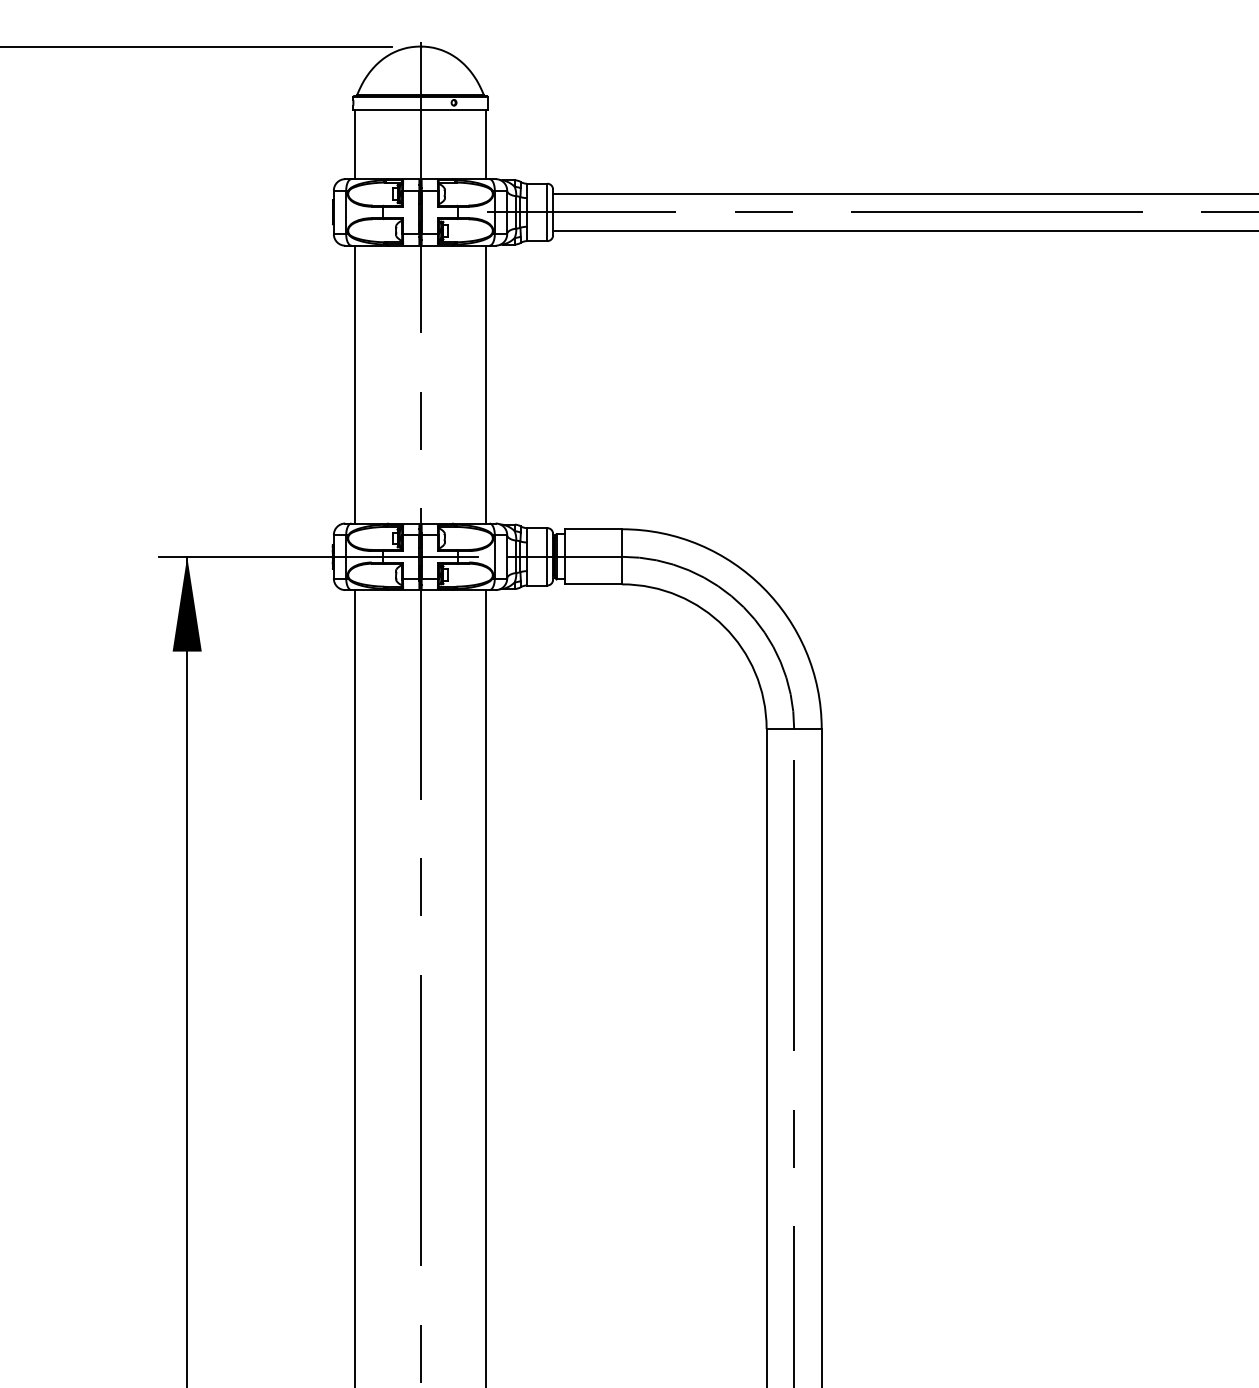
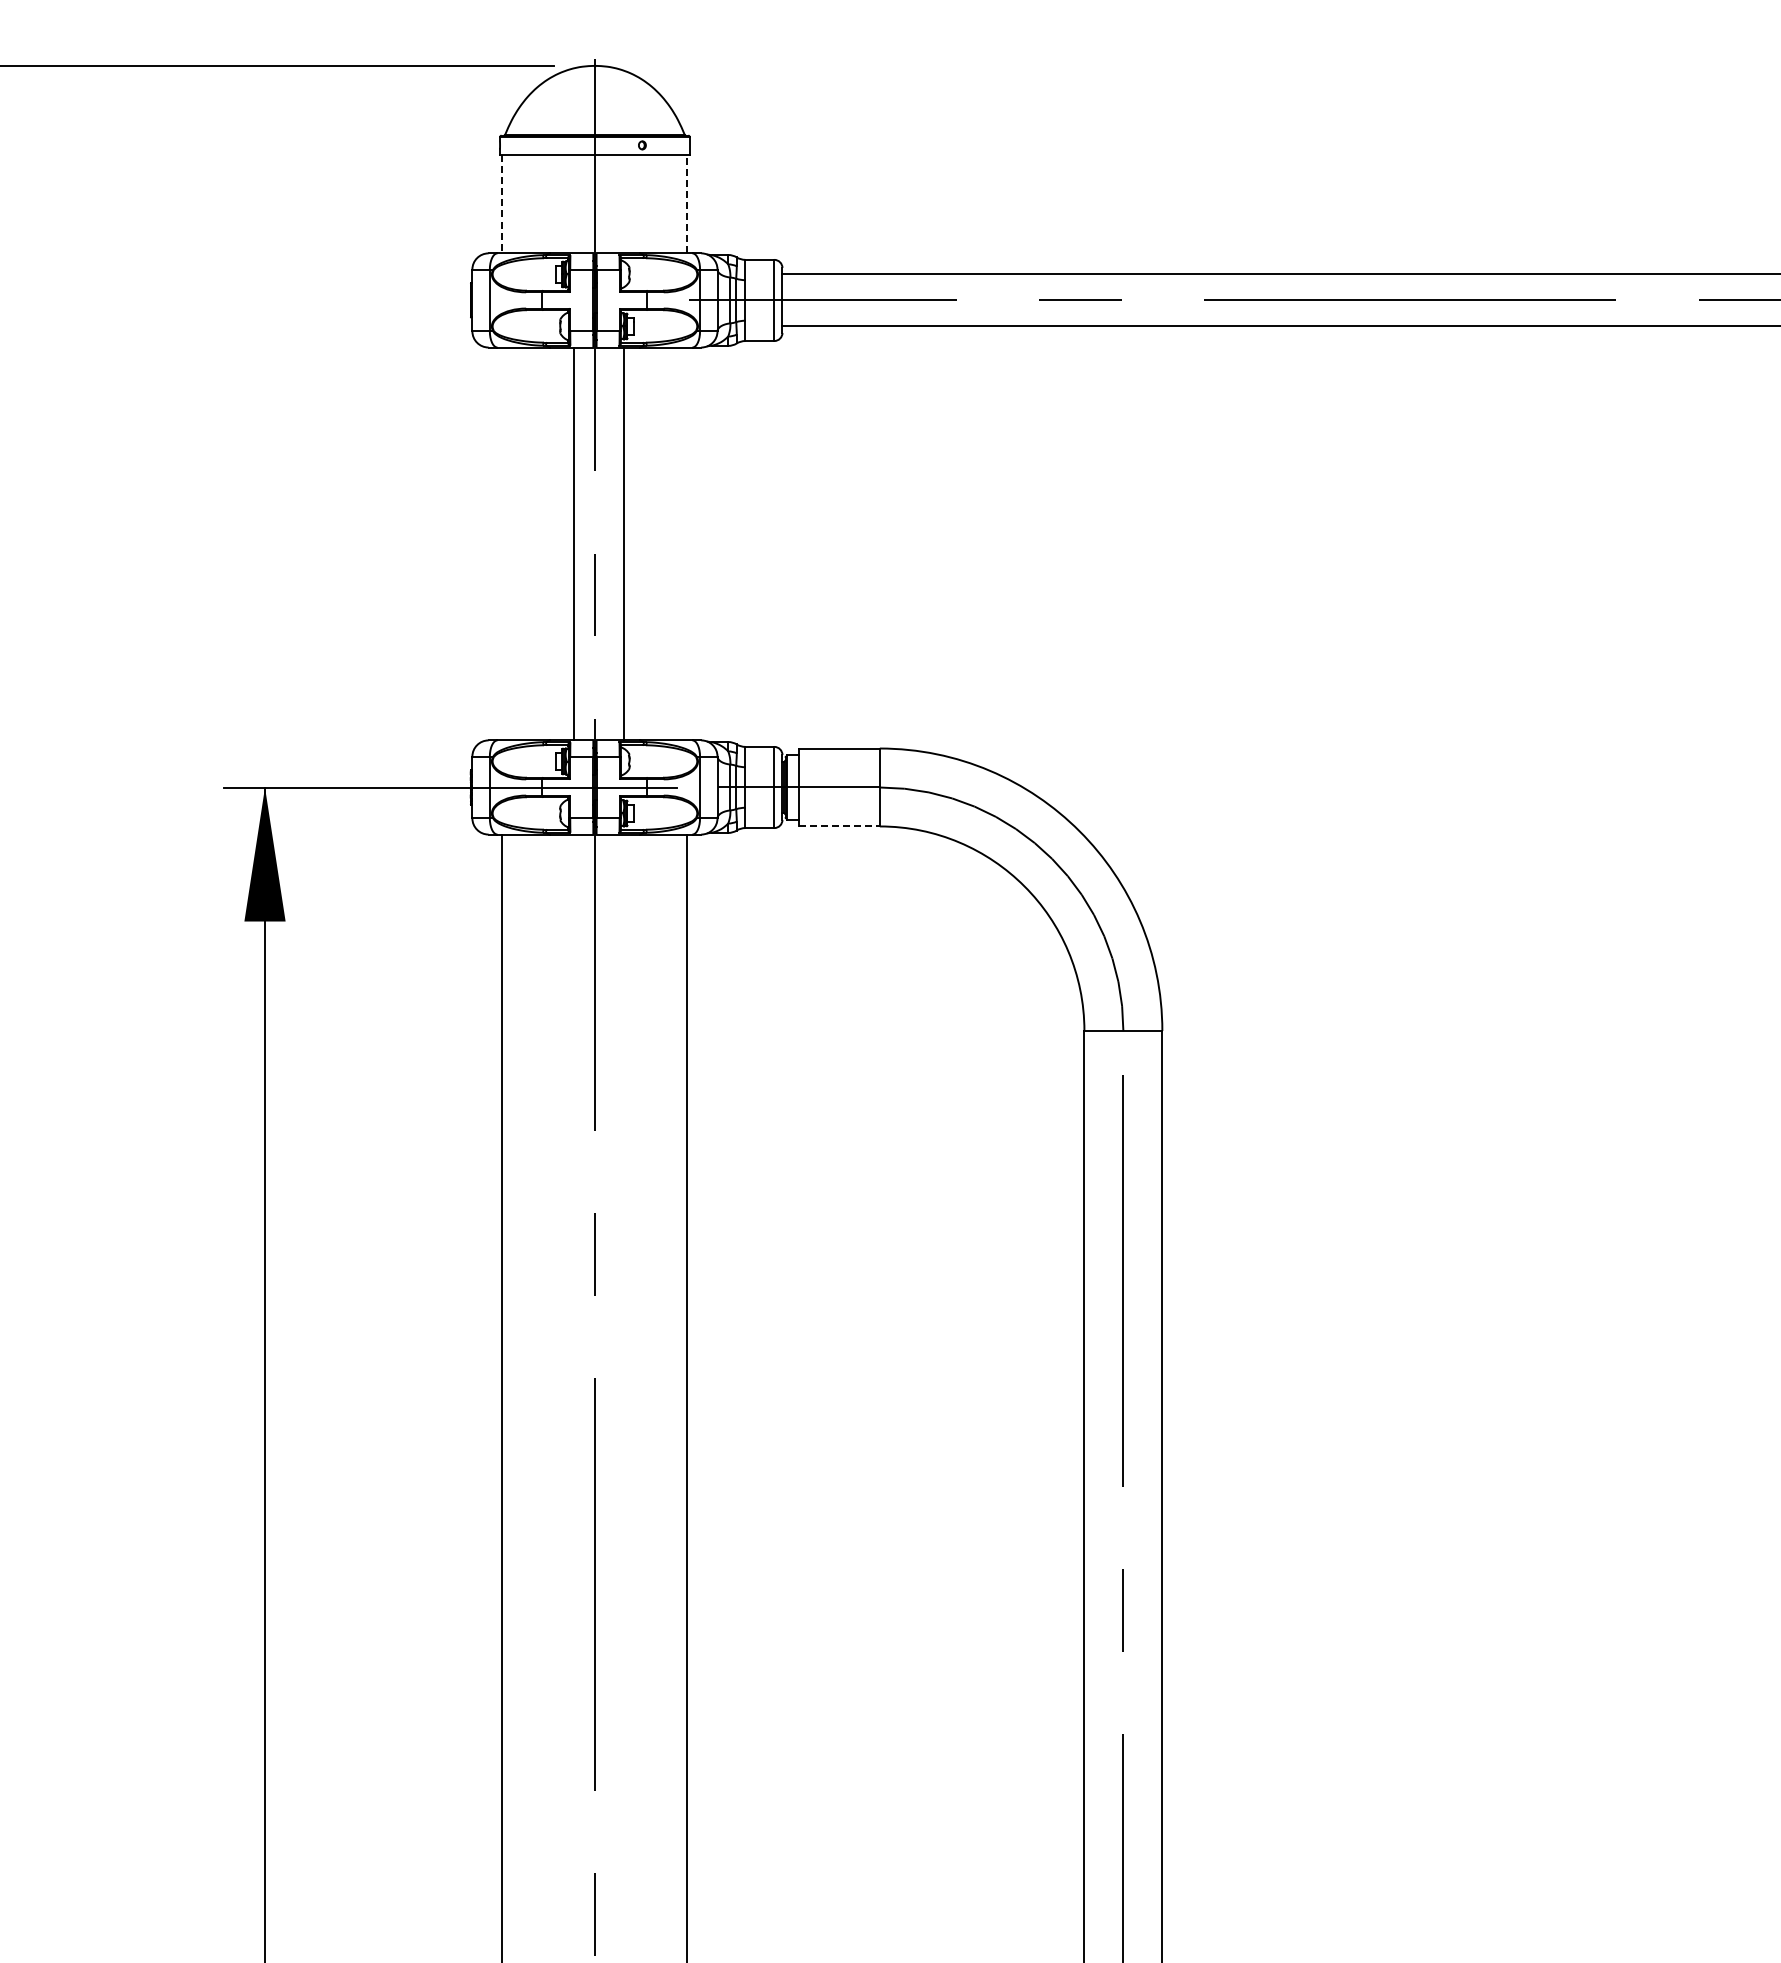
line: (485, 143) -> (687, 203), solid -> dashed
line: (355, 144) -> (502, 204), solid -> dashed
line: (355, 384) -> (574, 543), moved
line: (485, 384) -> (624, 543), moved
line: (593, 584) -> (839, 826), solid -> dashed

